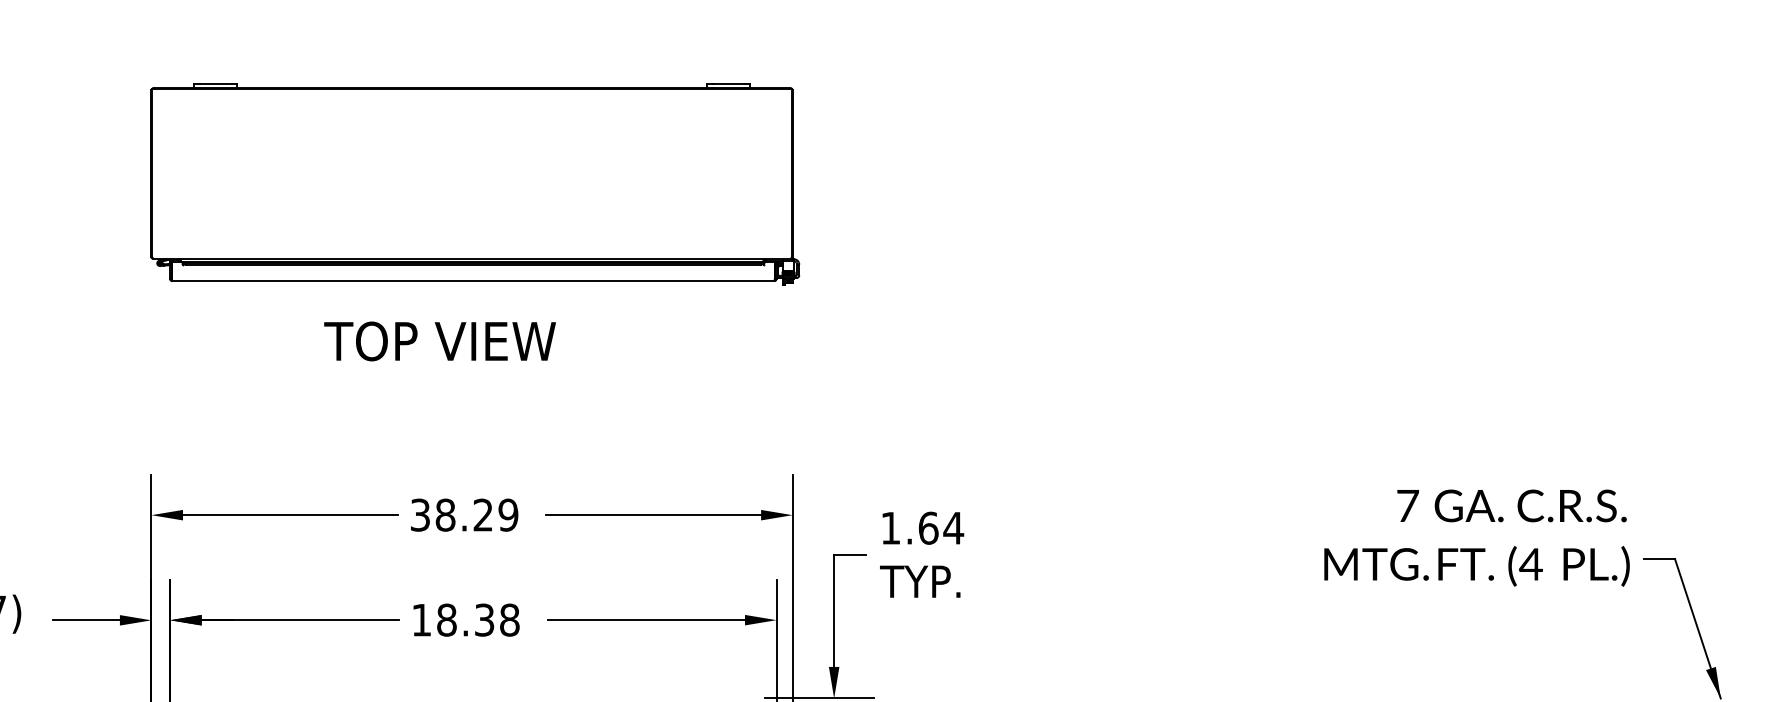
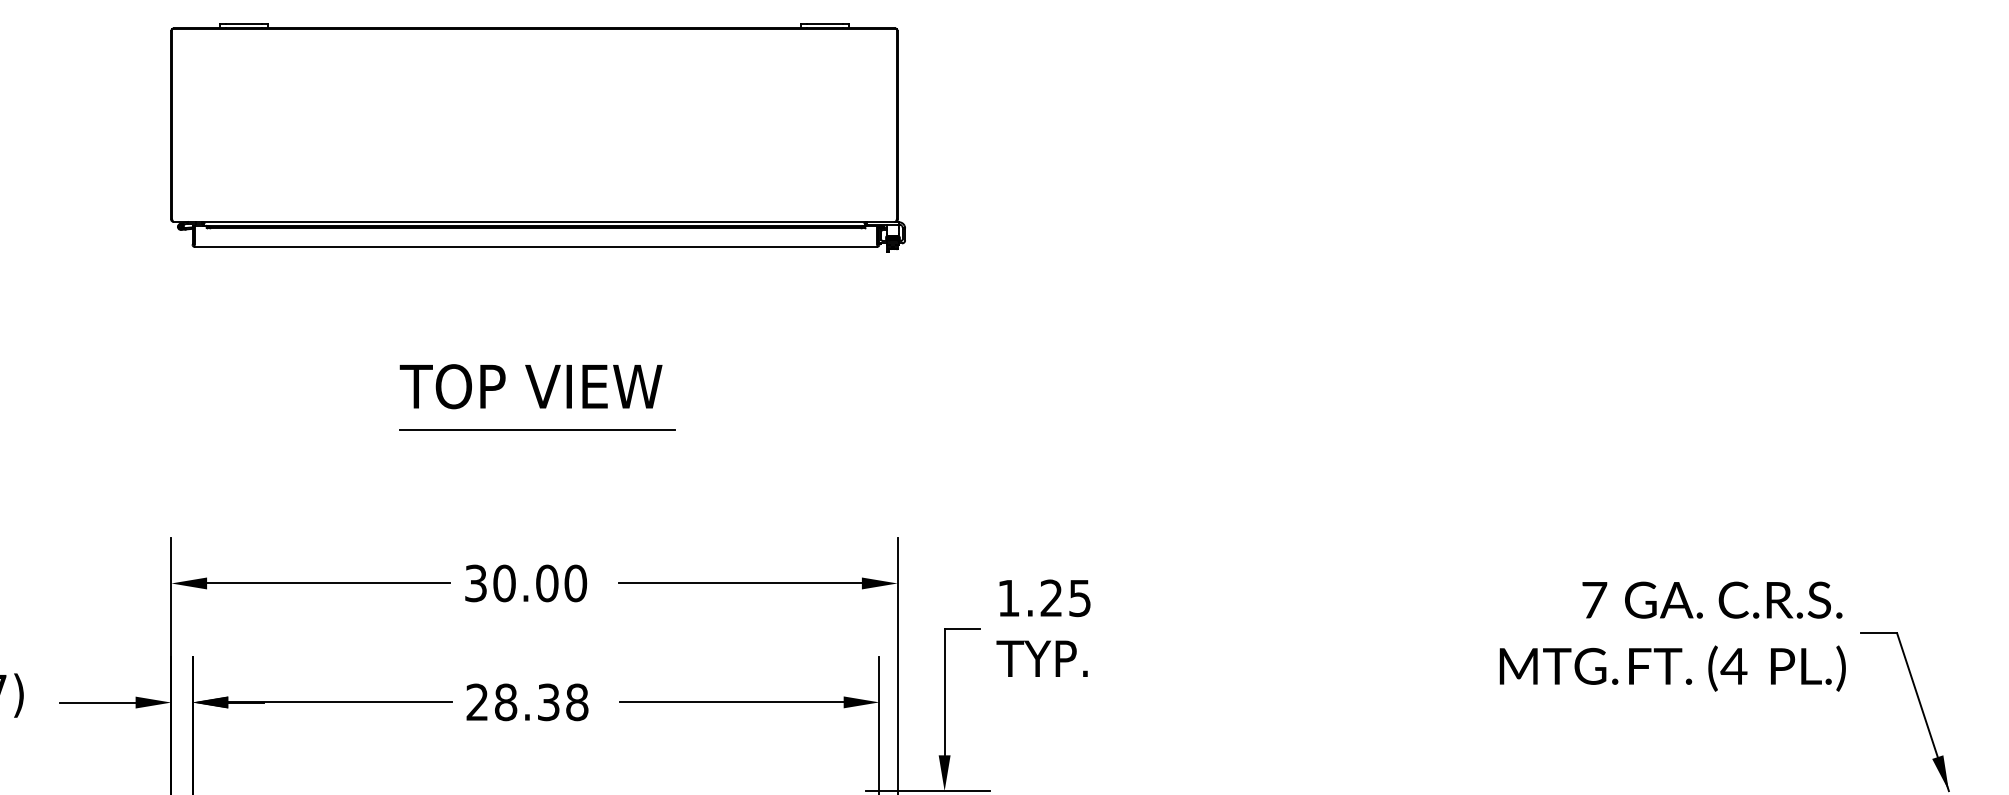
part: (475, 184) -> (538, 137), moved
text: (439, 341) -> (530, 386), moved
line: (474, 379) -> (537, 429), added
text: (476, 514) -> (539, 582), 38.29 -> 30.00
text: (941, 527) -> (1066, 597), 1.64 -> 1.25
text: (1476, 537) -> (1672, 635), moved
text: (421, 619) -> (477, 701), 18.38 -> 28.38

